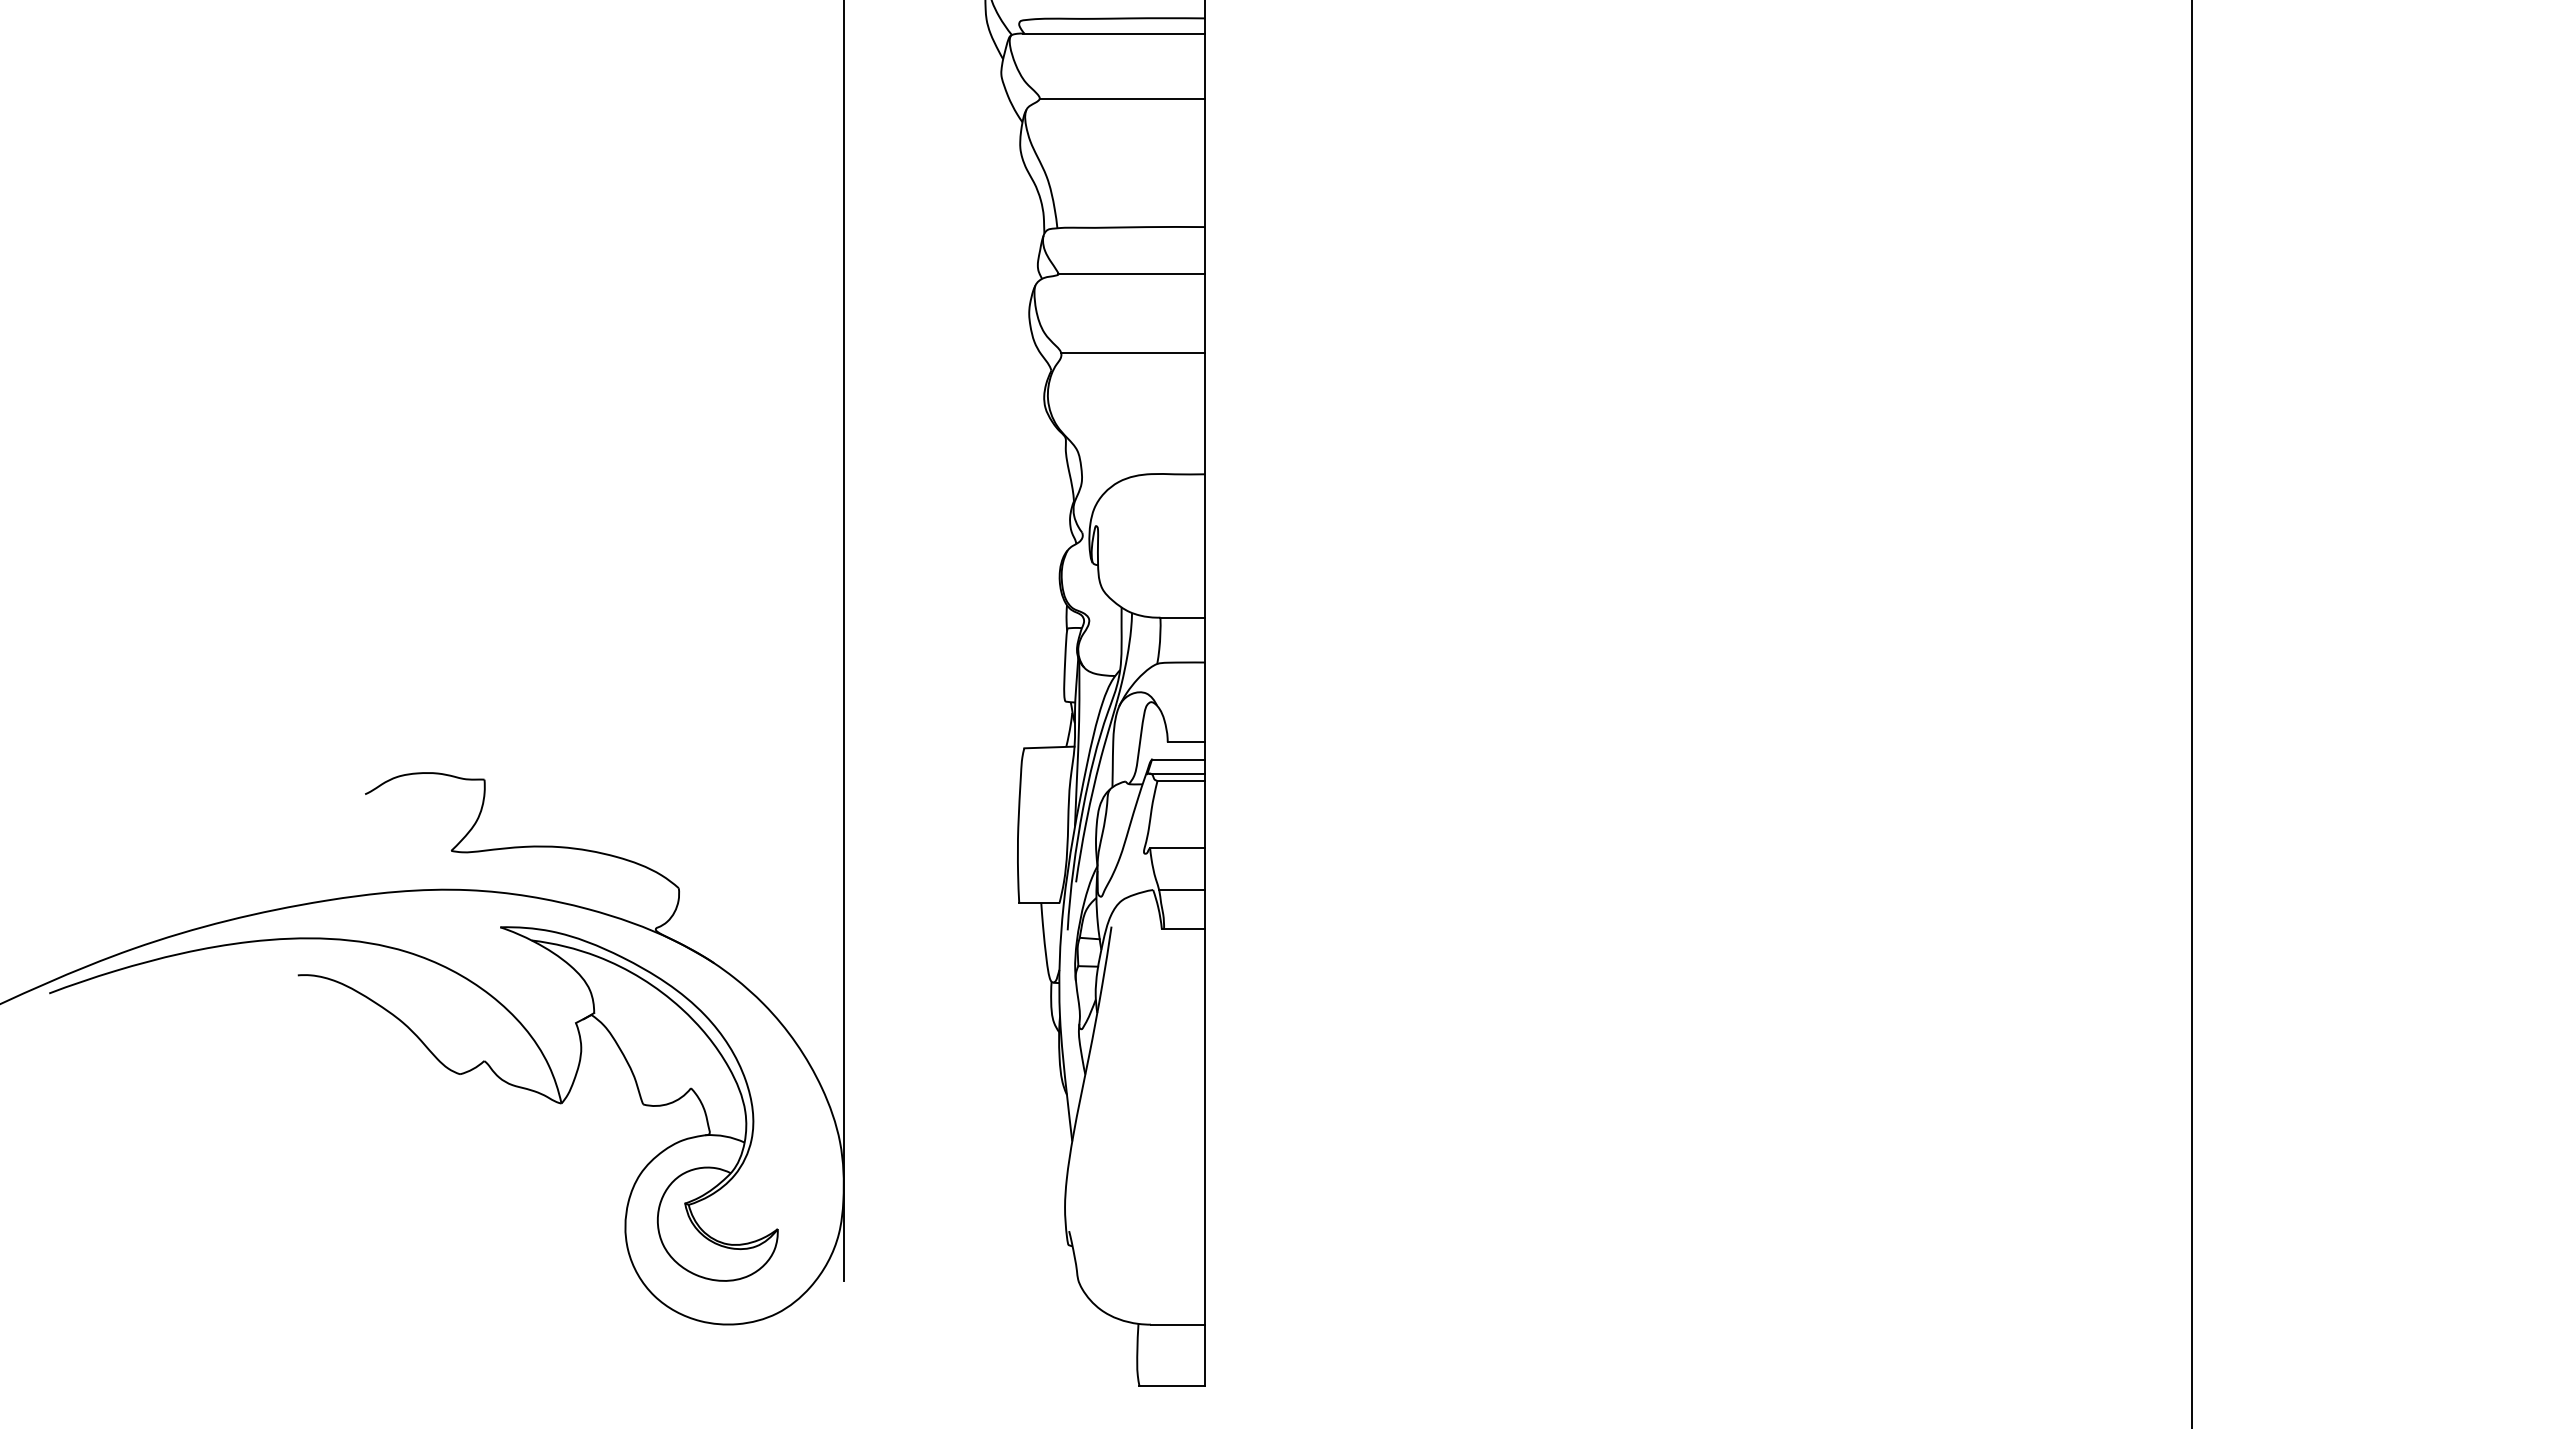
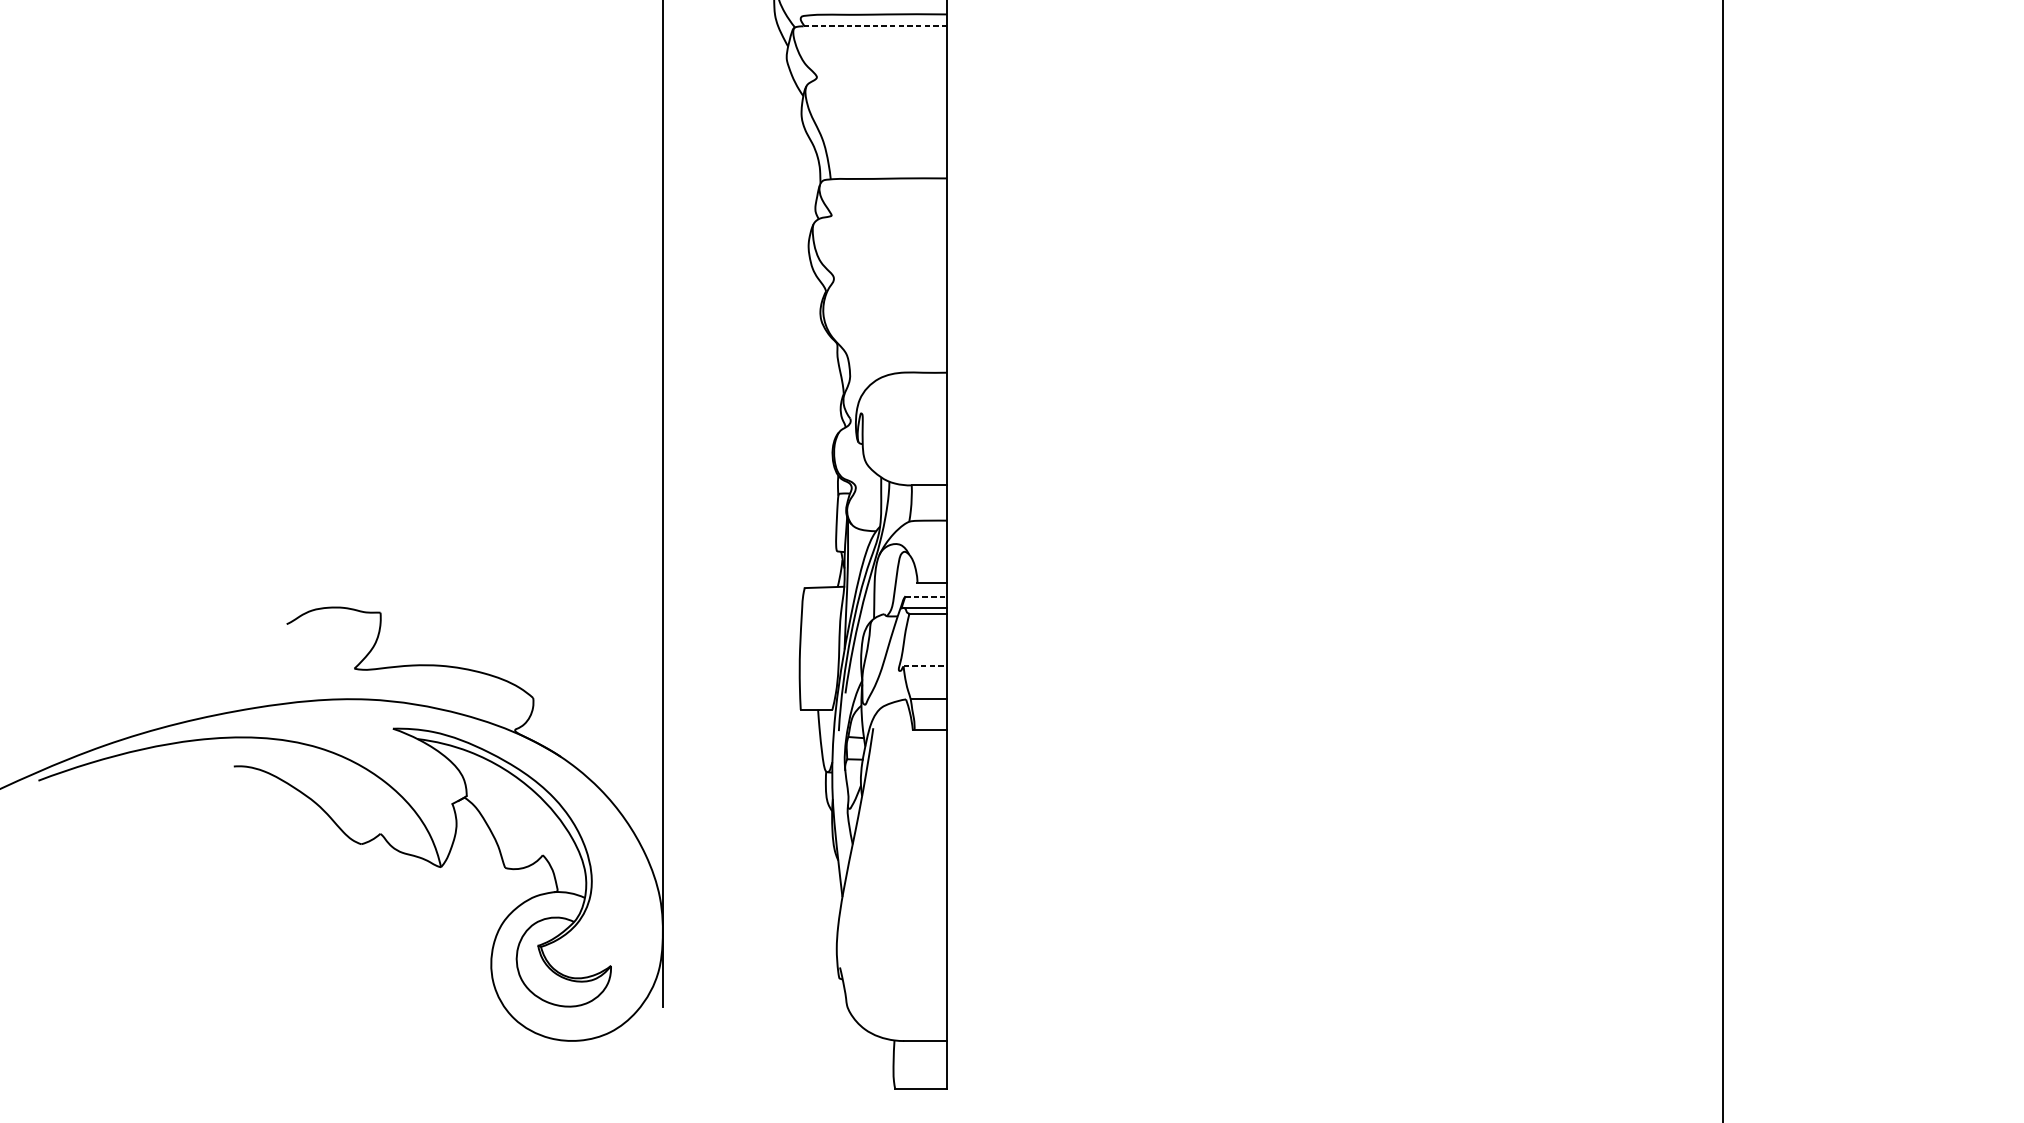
line: (1114, 33) -> (875, 26), solid -> dashed
line: (1122, 98) -> (881, 77), removed
line: (1131, 274) -> (889, 215), removed
line: (1133, 353) -> (890, 277), removed
line: (1178, 759) -> (925, 596), solid -> dashed
line: (1177, 847) -> (925, 666), solid -> dashed

